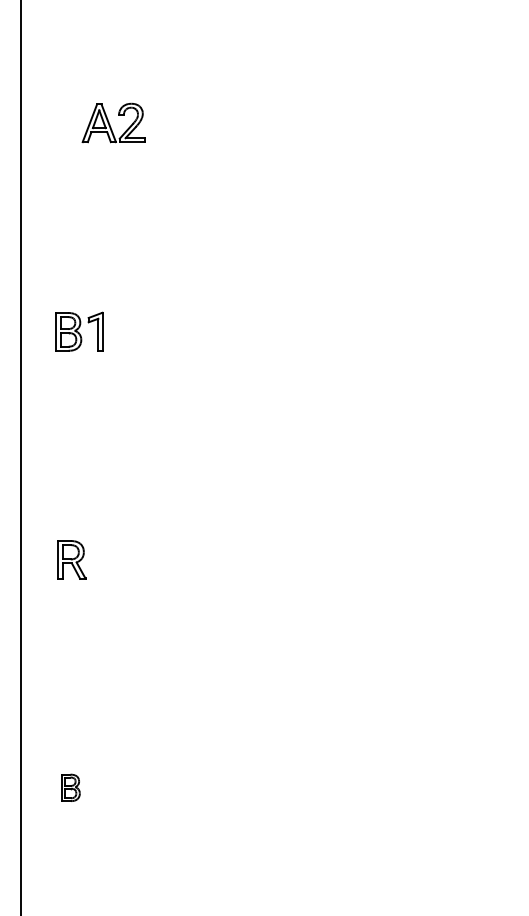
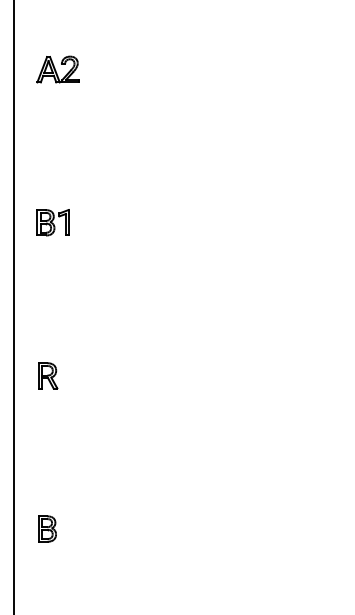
part: (112, 122) -> (57, 69), moved
part: (70, 787) -> (47, 528), size x1.43

